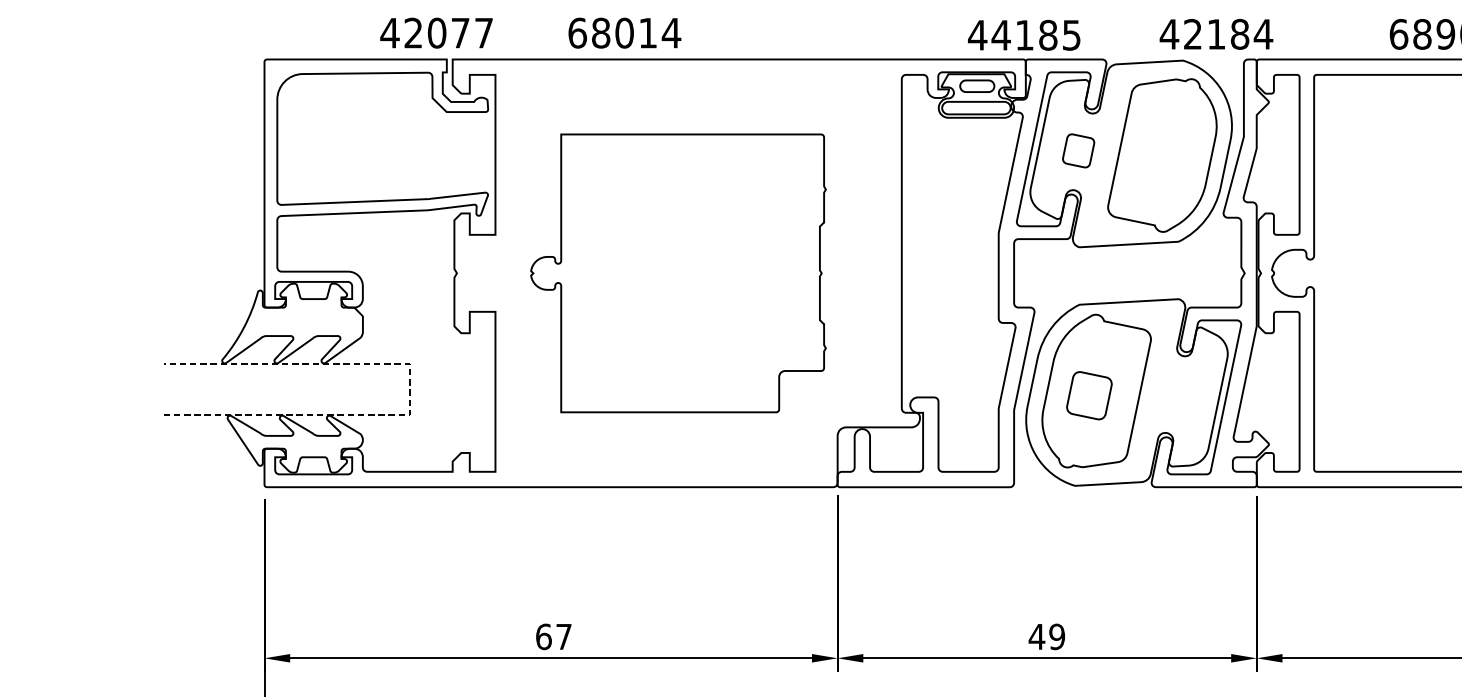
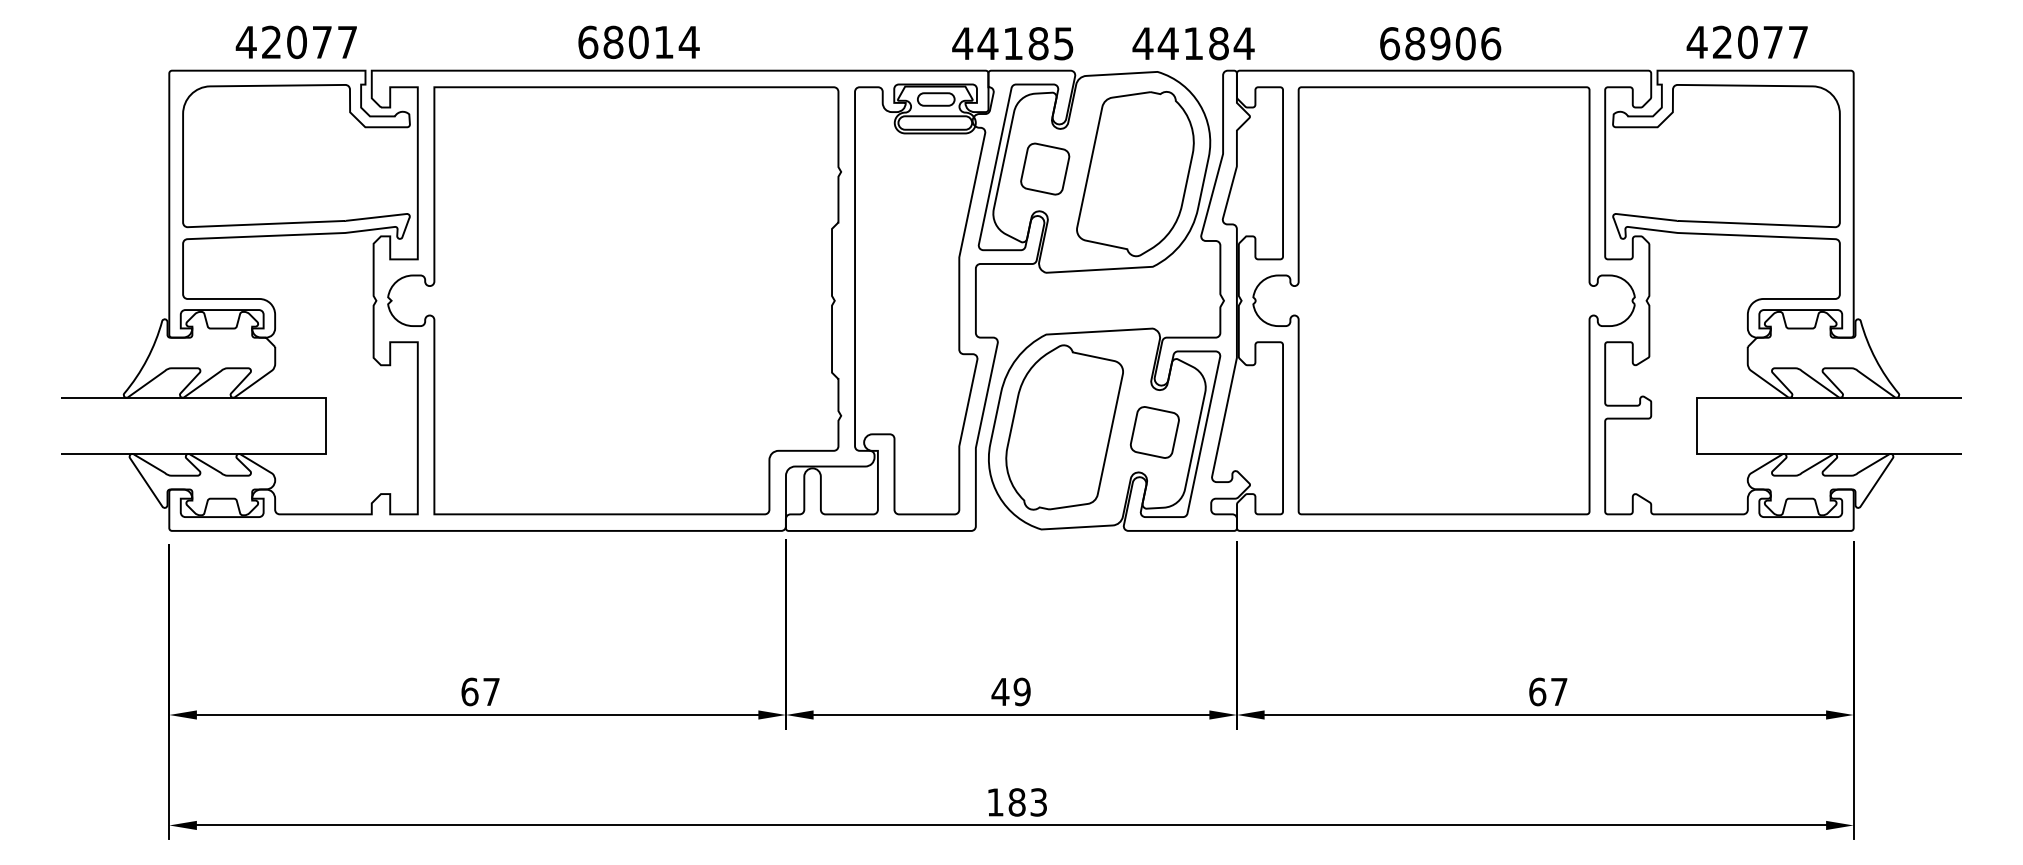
text: (435, 32) -> (295, 41), moved
text: (624, 33) -> (638, 42), moved
text: (1192, 34) -> (1167, 43), 42184 -> 44184
text: (1024, 35) -> (1012, 43), moved
part: (1078, 150) -> (1045, 168), size x1.43
part: (678, 273) -> (614, 300), size x1.43
line: (409, 389) -> (325, 425), dashed -> solid
part: (1089, 395) -> (1154, 432), moved

